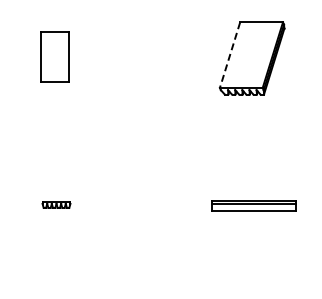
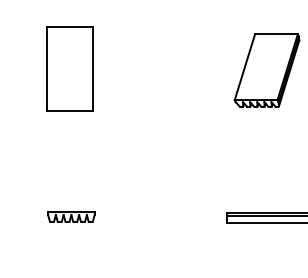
line: (229, 55) -> (244, 67), dashed -> solid
part: (55, 56) -> (70, 68), size x1.67
part: (56, 204) -> (71, 216), size x1.67

